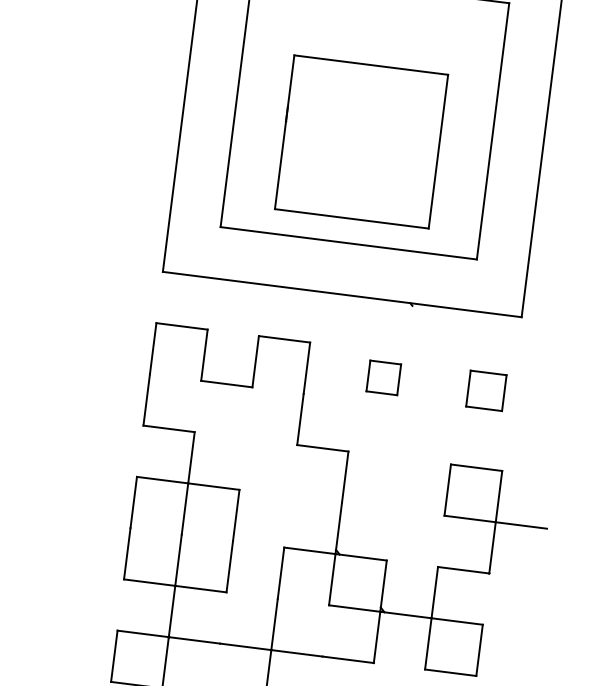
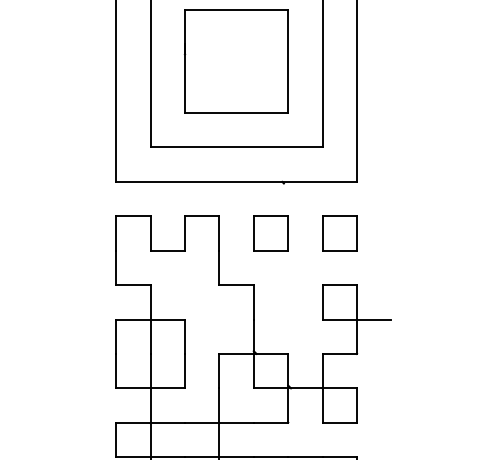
part: (359, 141) -> (235, 61), moved
part: (383, 377) -> (270, 233), size x1.67
part: (485, 390) -> (339, 233), size x1.43

